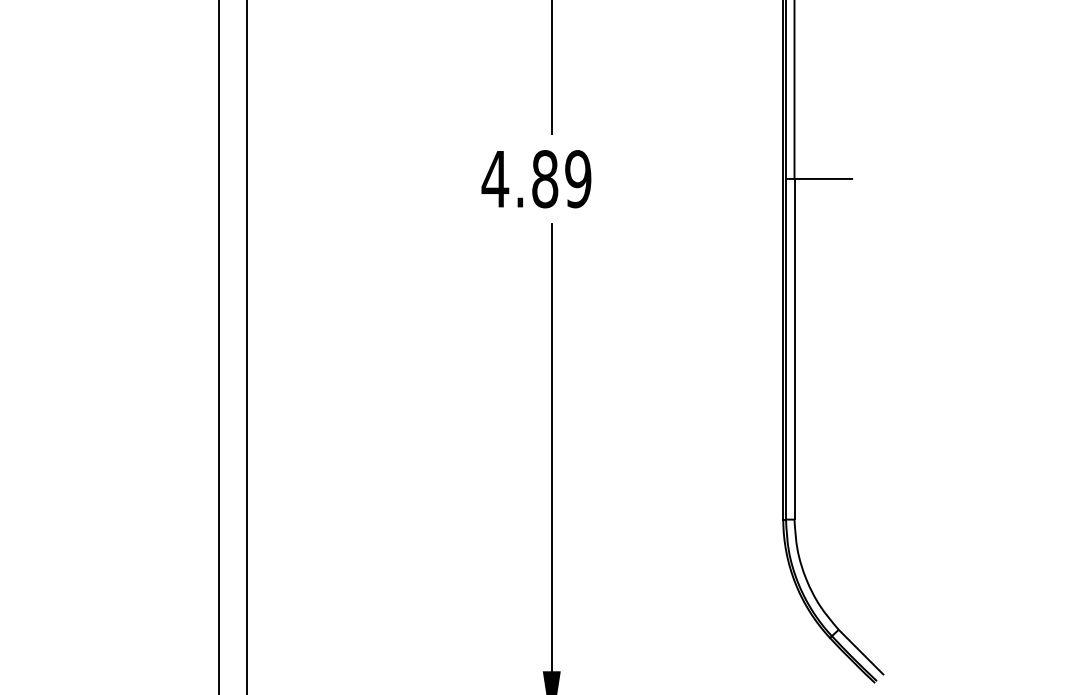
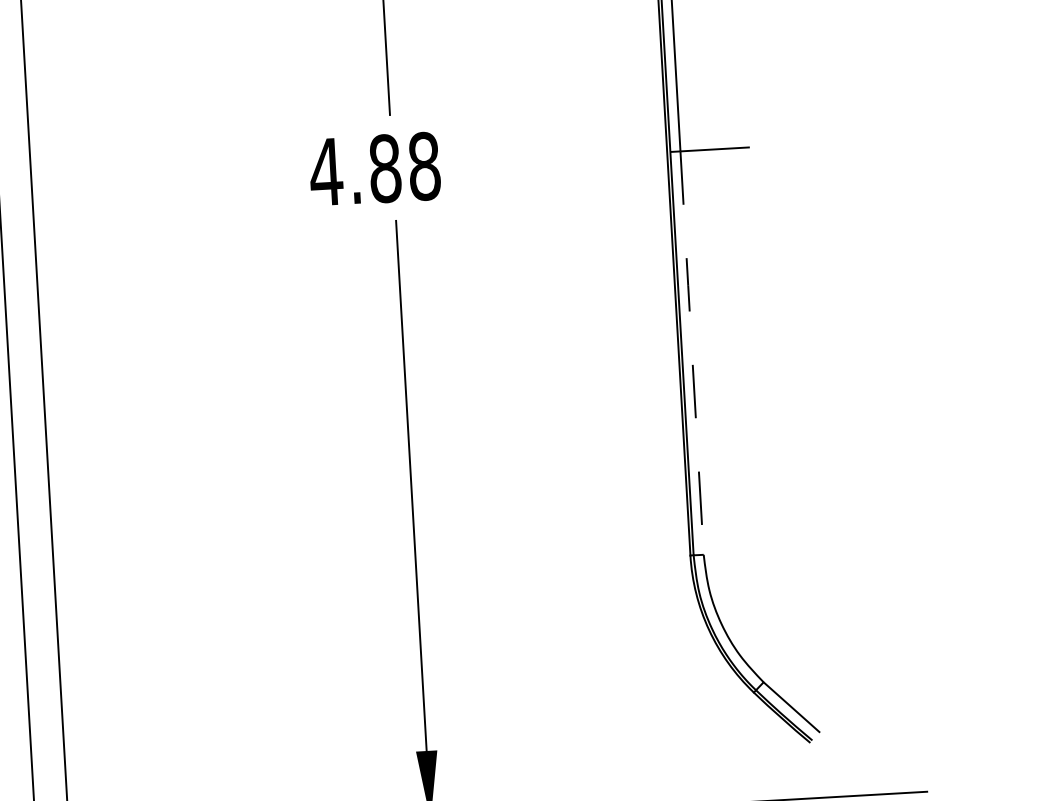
text: (578, 179) -> (424, 166), 4.89 -> 4.88
line: (794, 349) -> (692, 353), solid -> dashed

